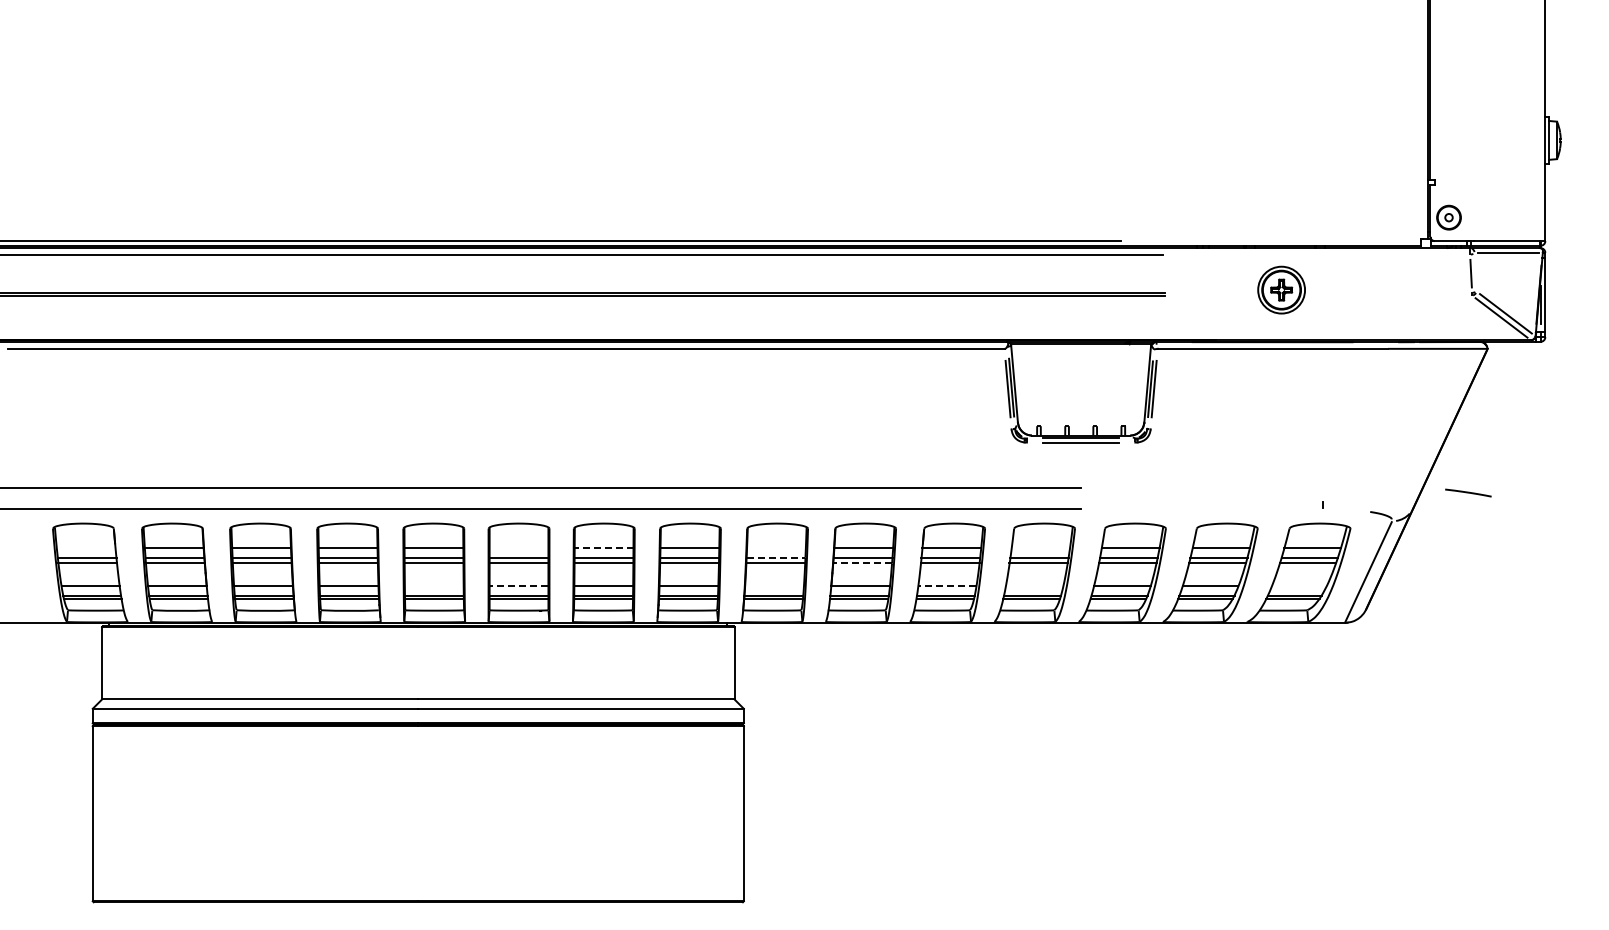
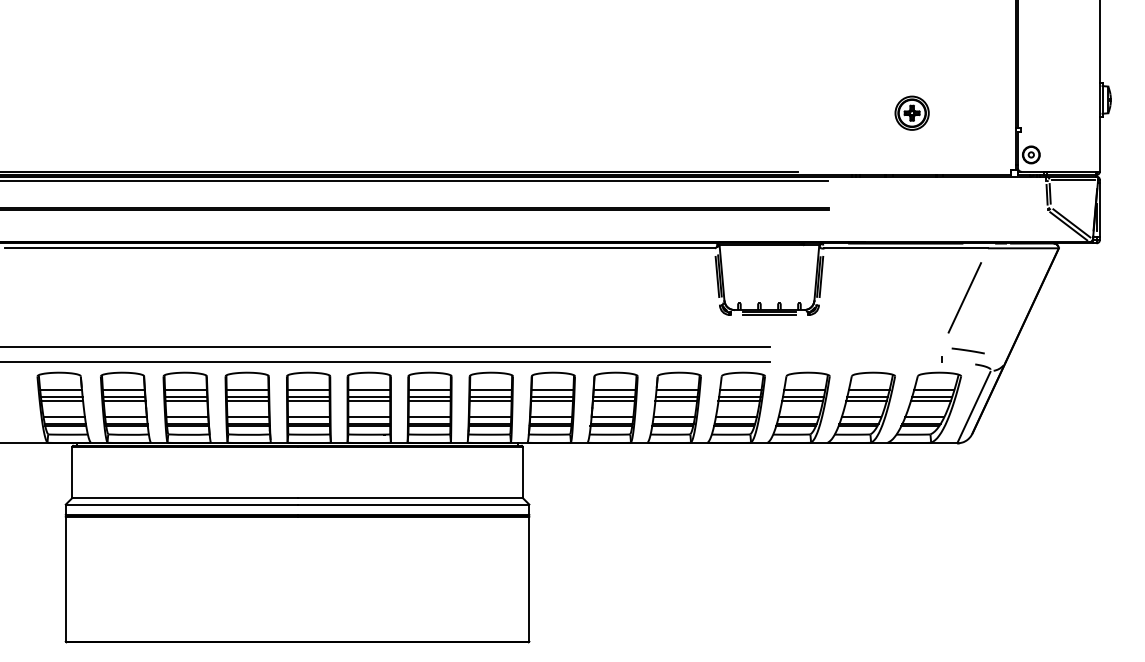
line: (1475, 272) -> (1050, 193), added
part: (1281, 289) -> (912, 112), moved
line: (1355, 418) -> (964, 297), added
line: (1468, 492) -> (968, 350), moved
line: (85, 548) -> (60, 390), added
line: (518, 548) -> (368, 390), added
line: (603, 548) -> (429, 390), dashed -> solid
line: (776, 548) -> (552, 390), added
line: (1040, 548) -> (740, 390), added
line: (776, 557) -> (552, 396), dashed -> solid
line: (862, 563) -> (613, 401), dashed -> solid
line: (433, 586) -> (308, 417), added
line: (518, 586) -> (368, 417), dashed -> solid
line: (774, 586) -> (551, 417), added
line: (946, 586) -> (673, 417), dashed -> solid
line: (1034, 586) -> (736, 417), added
line: (1298, 586) -> (924, 417), added

